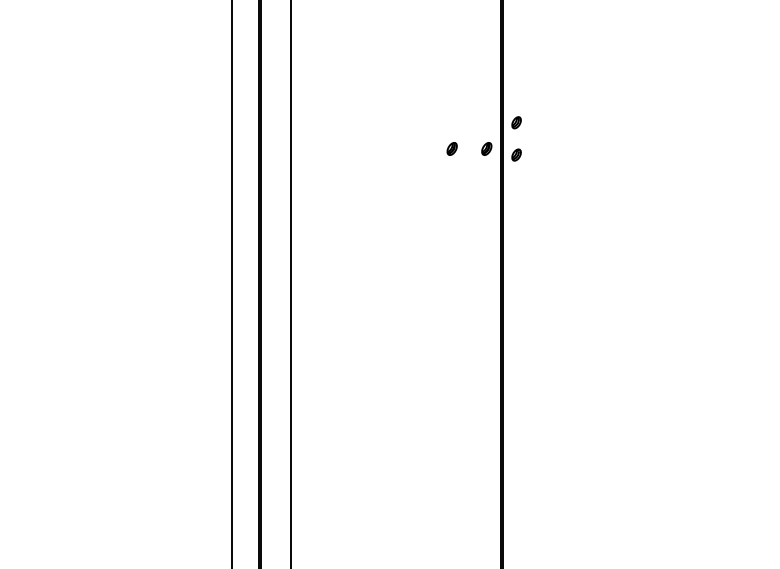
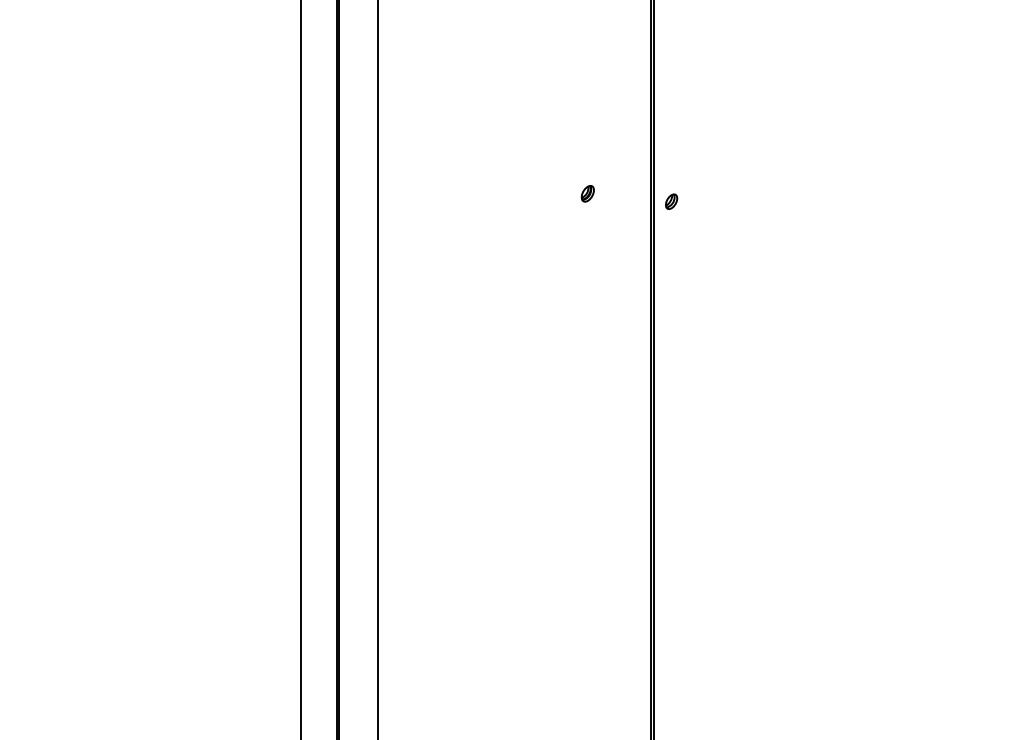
part: (516, 122) -> (671, 159), removed
part: (486, 148) -> (632, 193), removed

